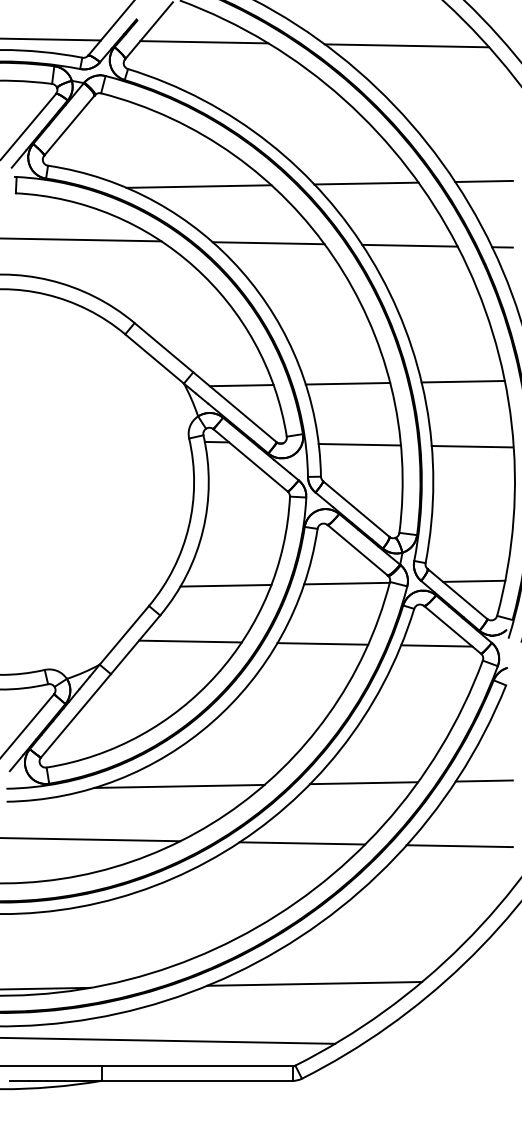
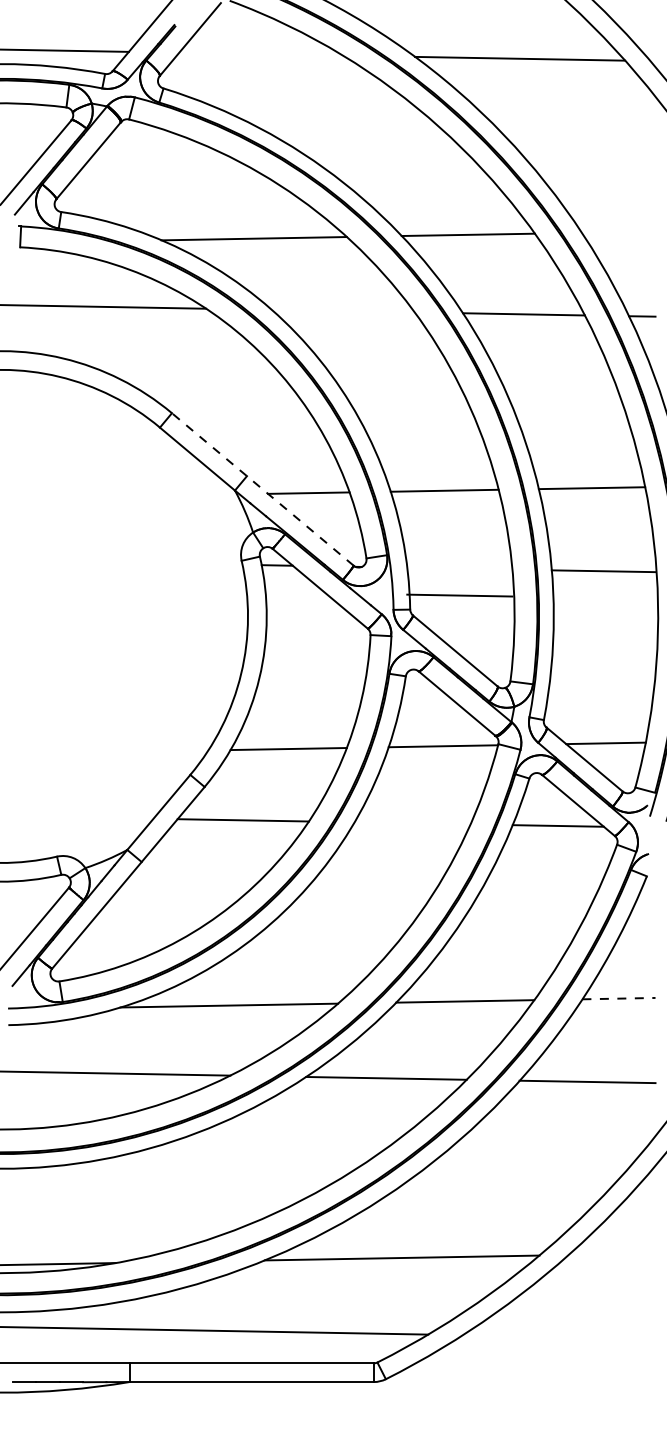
line: (204, 42) -> (261, 54), removed
line: (483, 181) -> (617, 232), removed
line: (268, 243) -> (343, 311), removed
line: (205, 382) -> (262, 489), solid -> dashed
line: (359, 444) -> (459, 595), moved
line: (322, 643) -> (412, 822), removed
line: (484, 781) -> (619, 999), solid -> dashed

